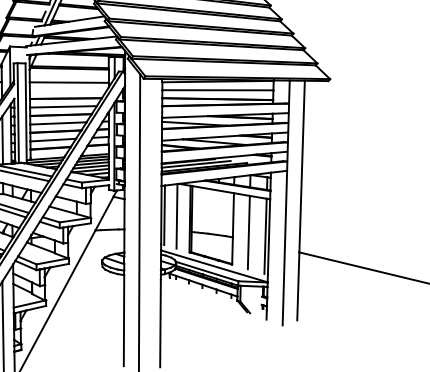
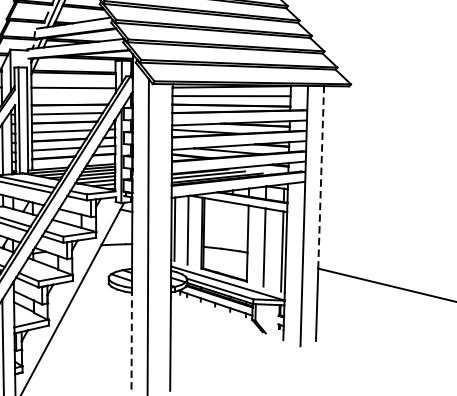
line: (302, 166) -> (321, 177), solid -> dashed
line: (124, 320) -> (132, 341), solid -> dashed

